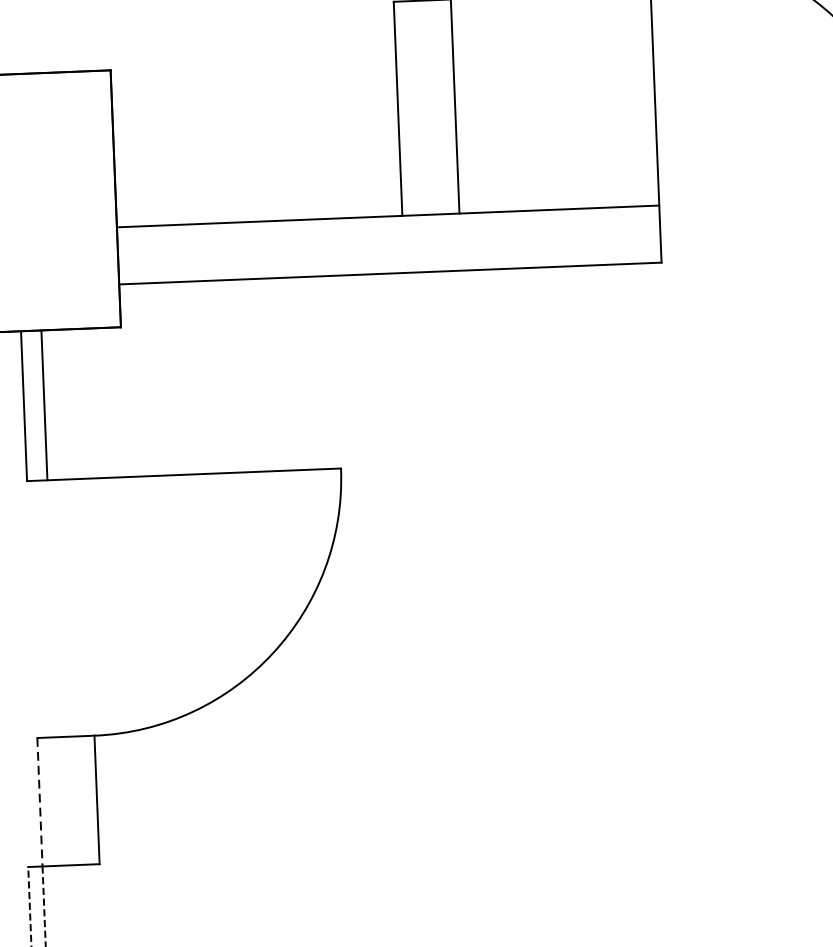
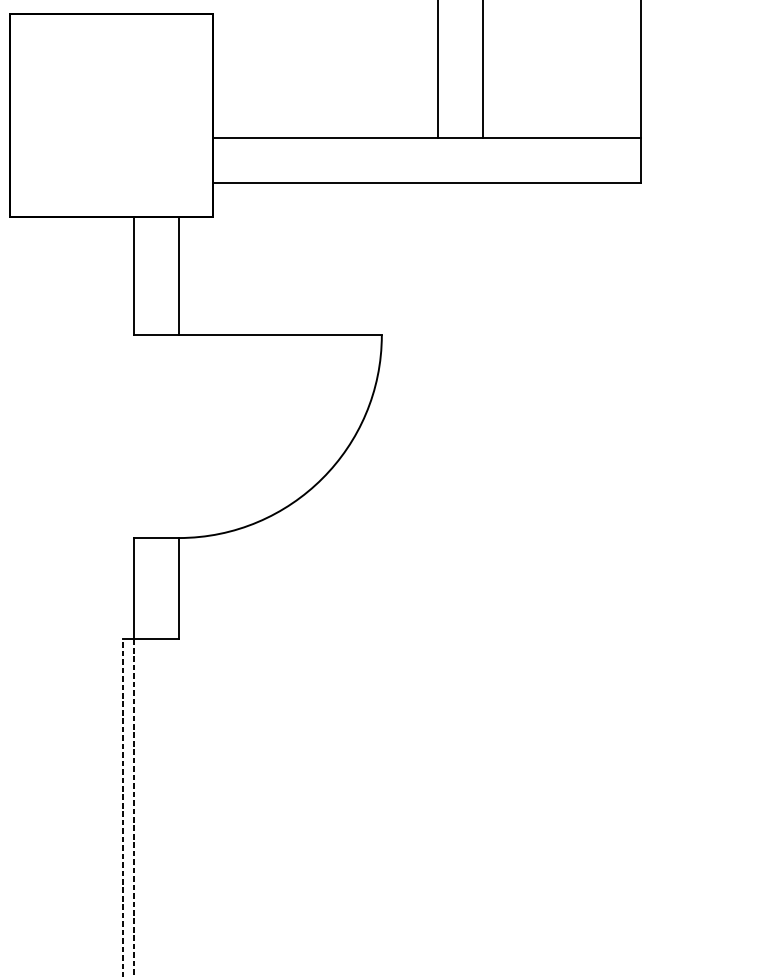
line: (43, 404) -> (178, 275), moved
line: (39, 801) -> (133, 588), dashed -> solid

